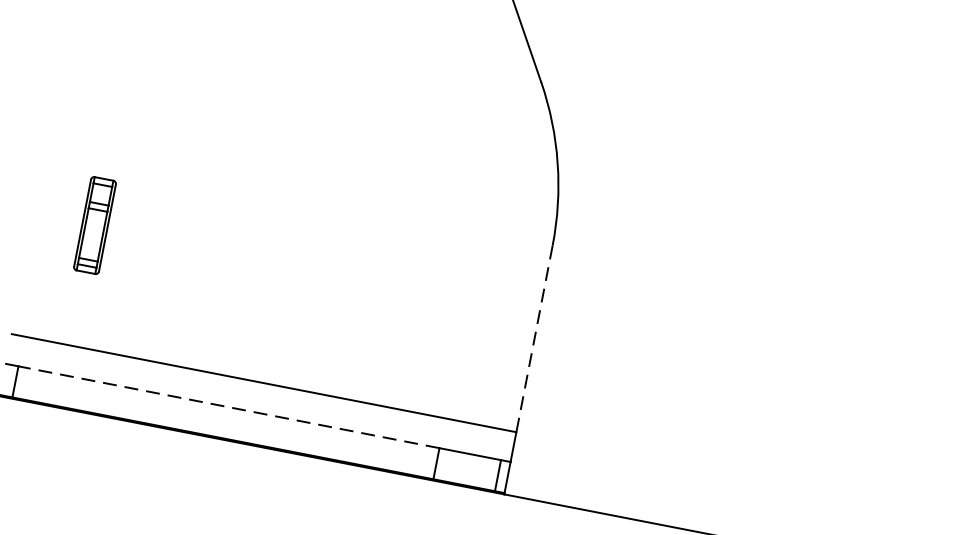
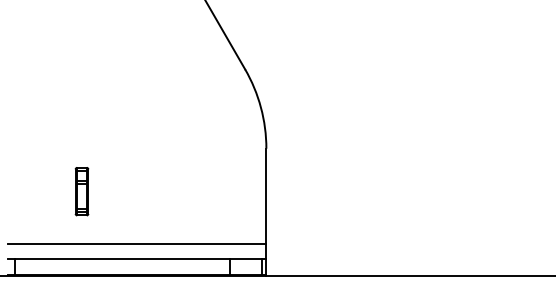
part: (94, 225) -> (81, 191), moved
line: (534, 339) -> (266, 196), dashed -> solid
line: (229, 407) -> (122, 259), dashed -> solid

